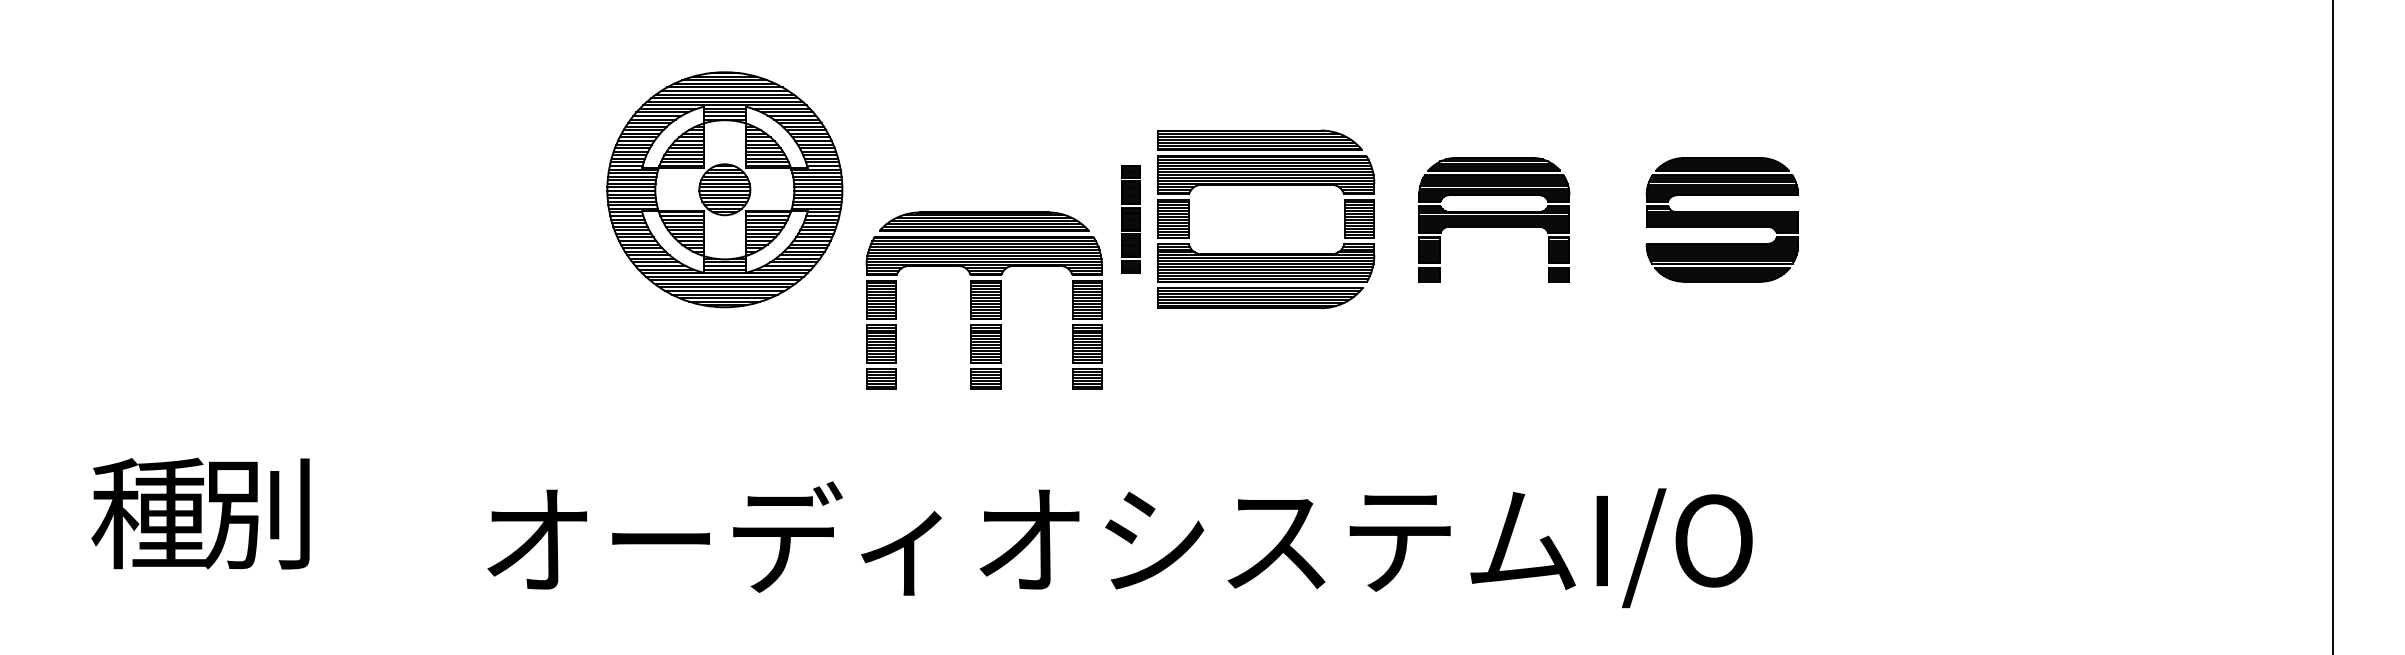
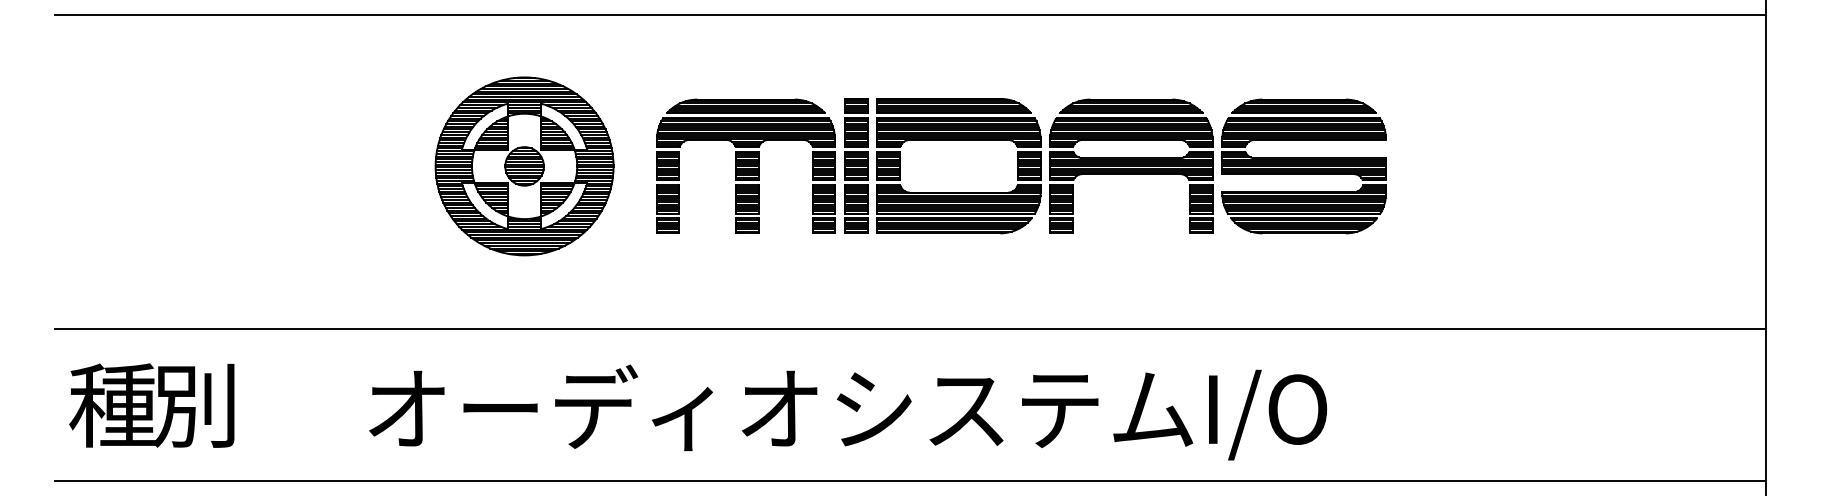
line: (1202, 19) -> (910, 14), added
part: (724, 189) -> (524, 166), moved
part: (1130, 219) -> (855, 166), size x1.67
part: (1494, 219) -> (1131, 166), size x1.43
part: (1722, 219) -> (1304, 166), size x1.43
part: (983, 300) -> (745, 166), moved
line: (1202, 434) -> (910, 329), added
text: (200, 513) -> (151, 405), moved
line: (1202, 635) -> (910, 481), added

